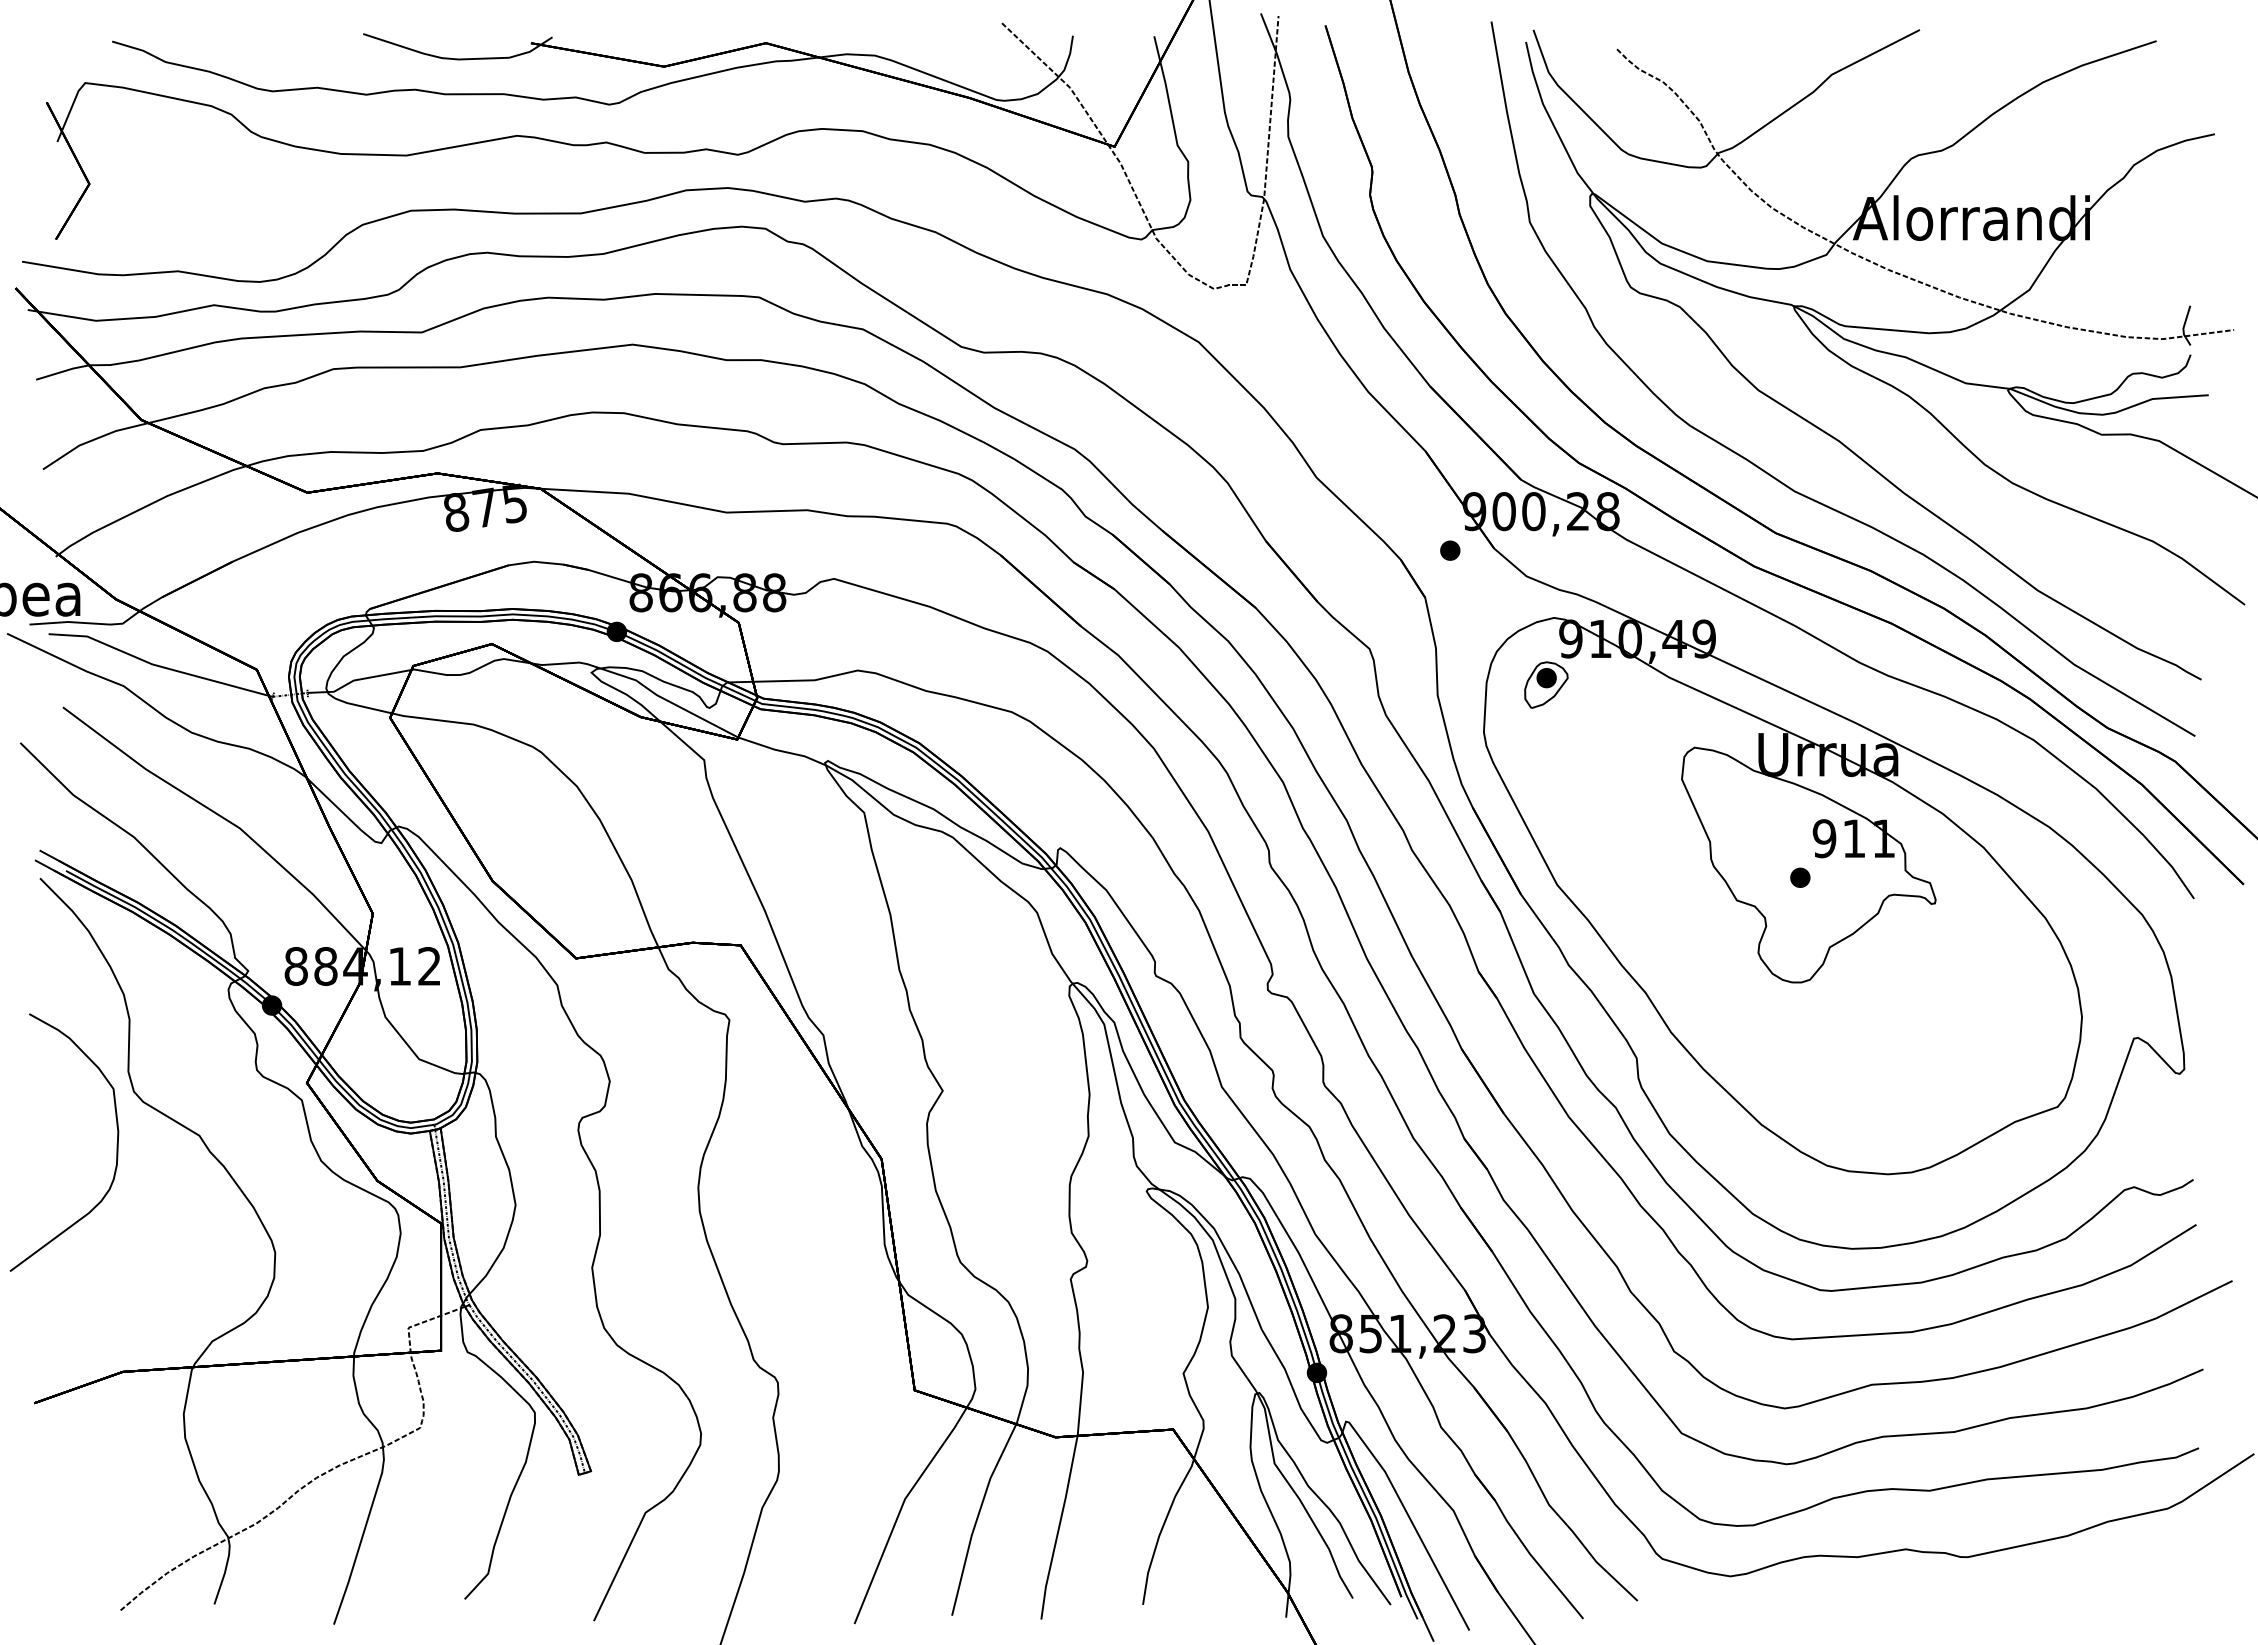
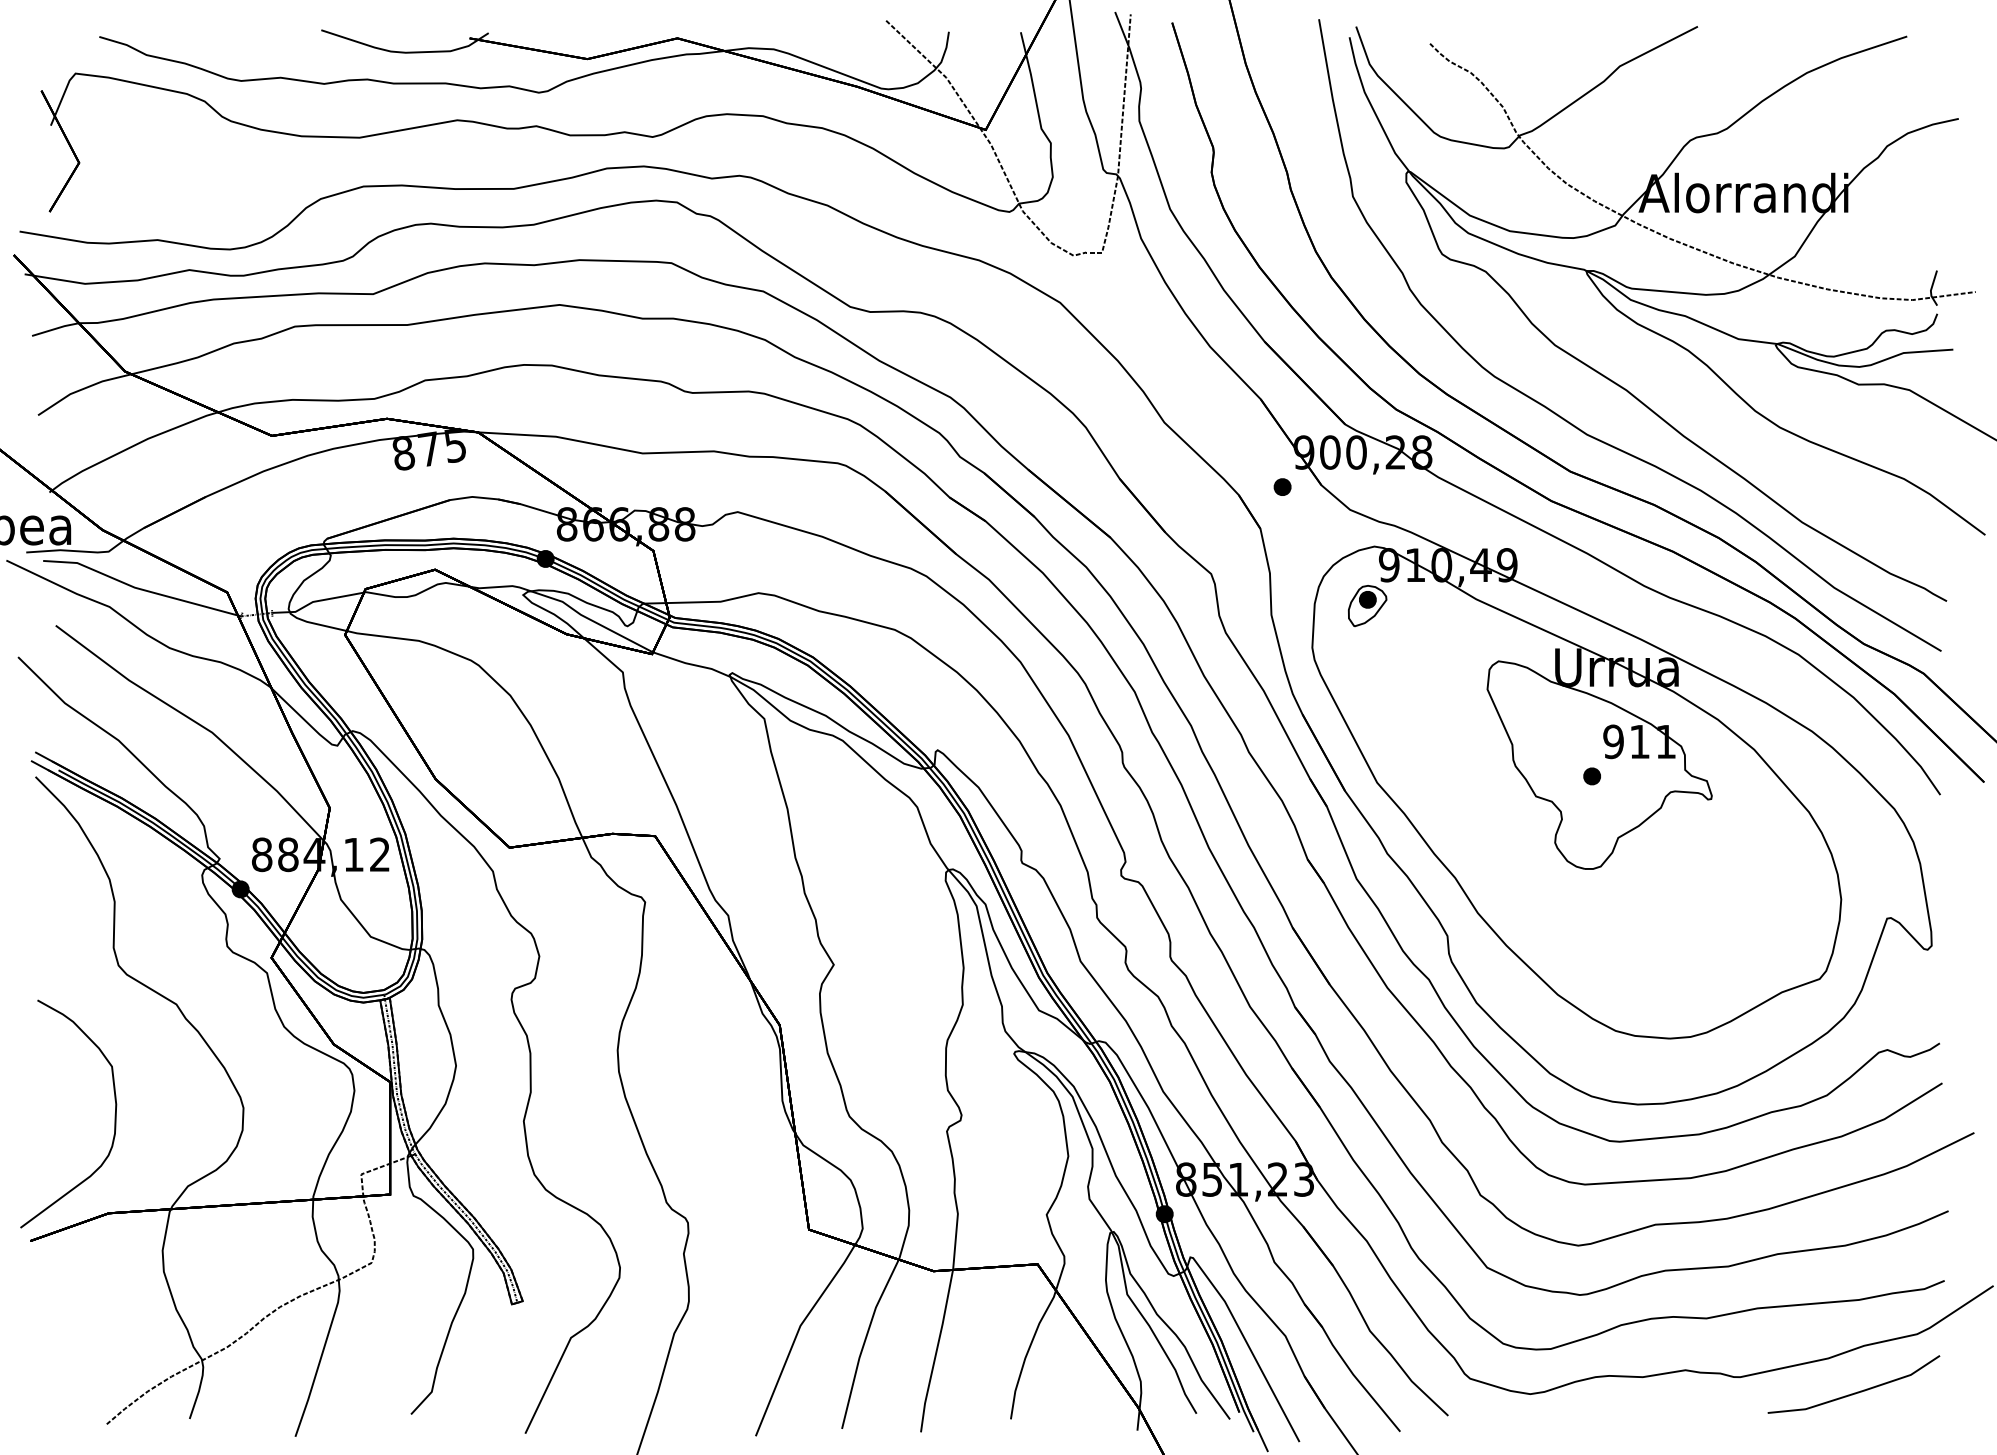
curve: (116, 1143) -> (114, 1114), moved
line: (2097, 1574) -> (1854, 1392), added

